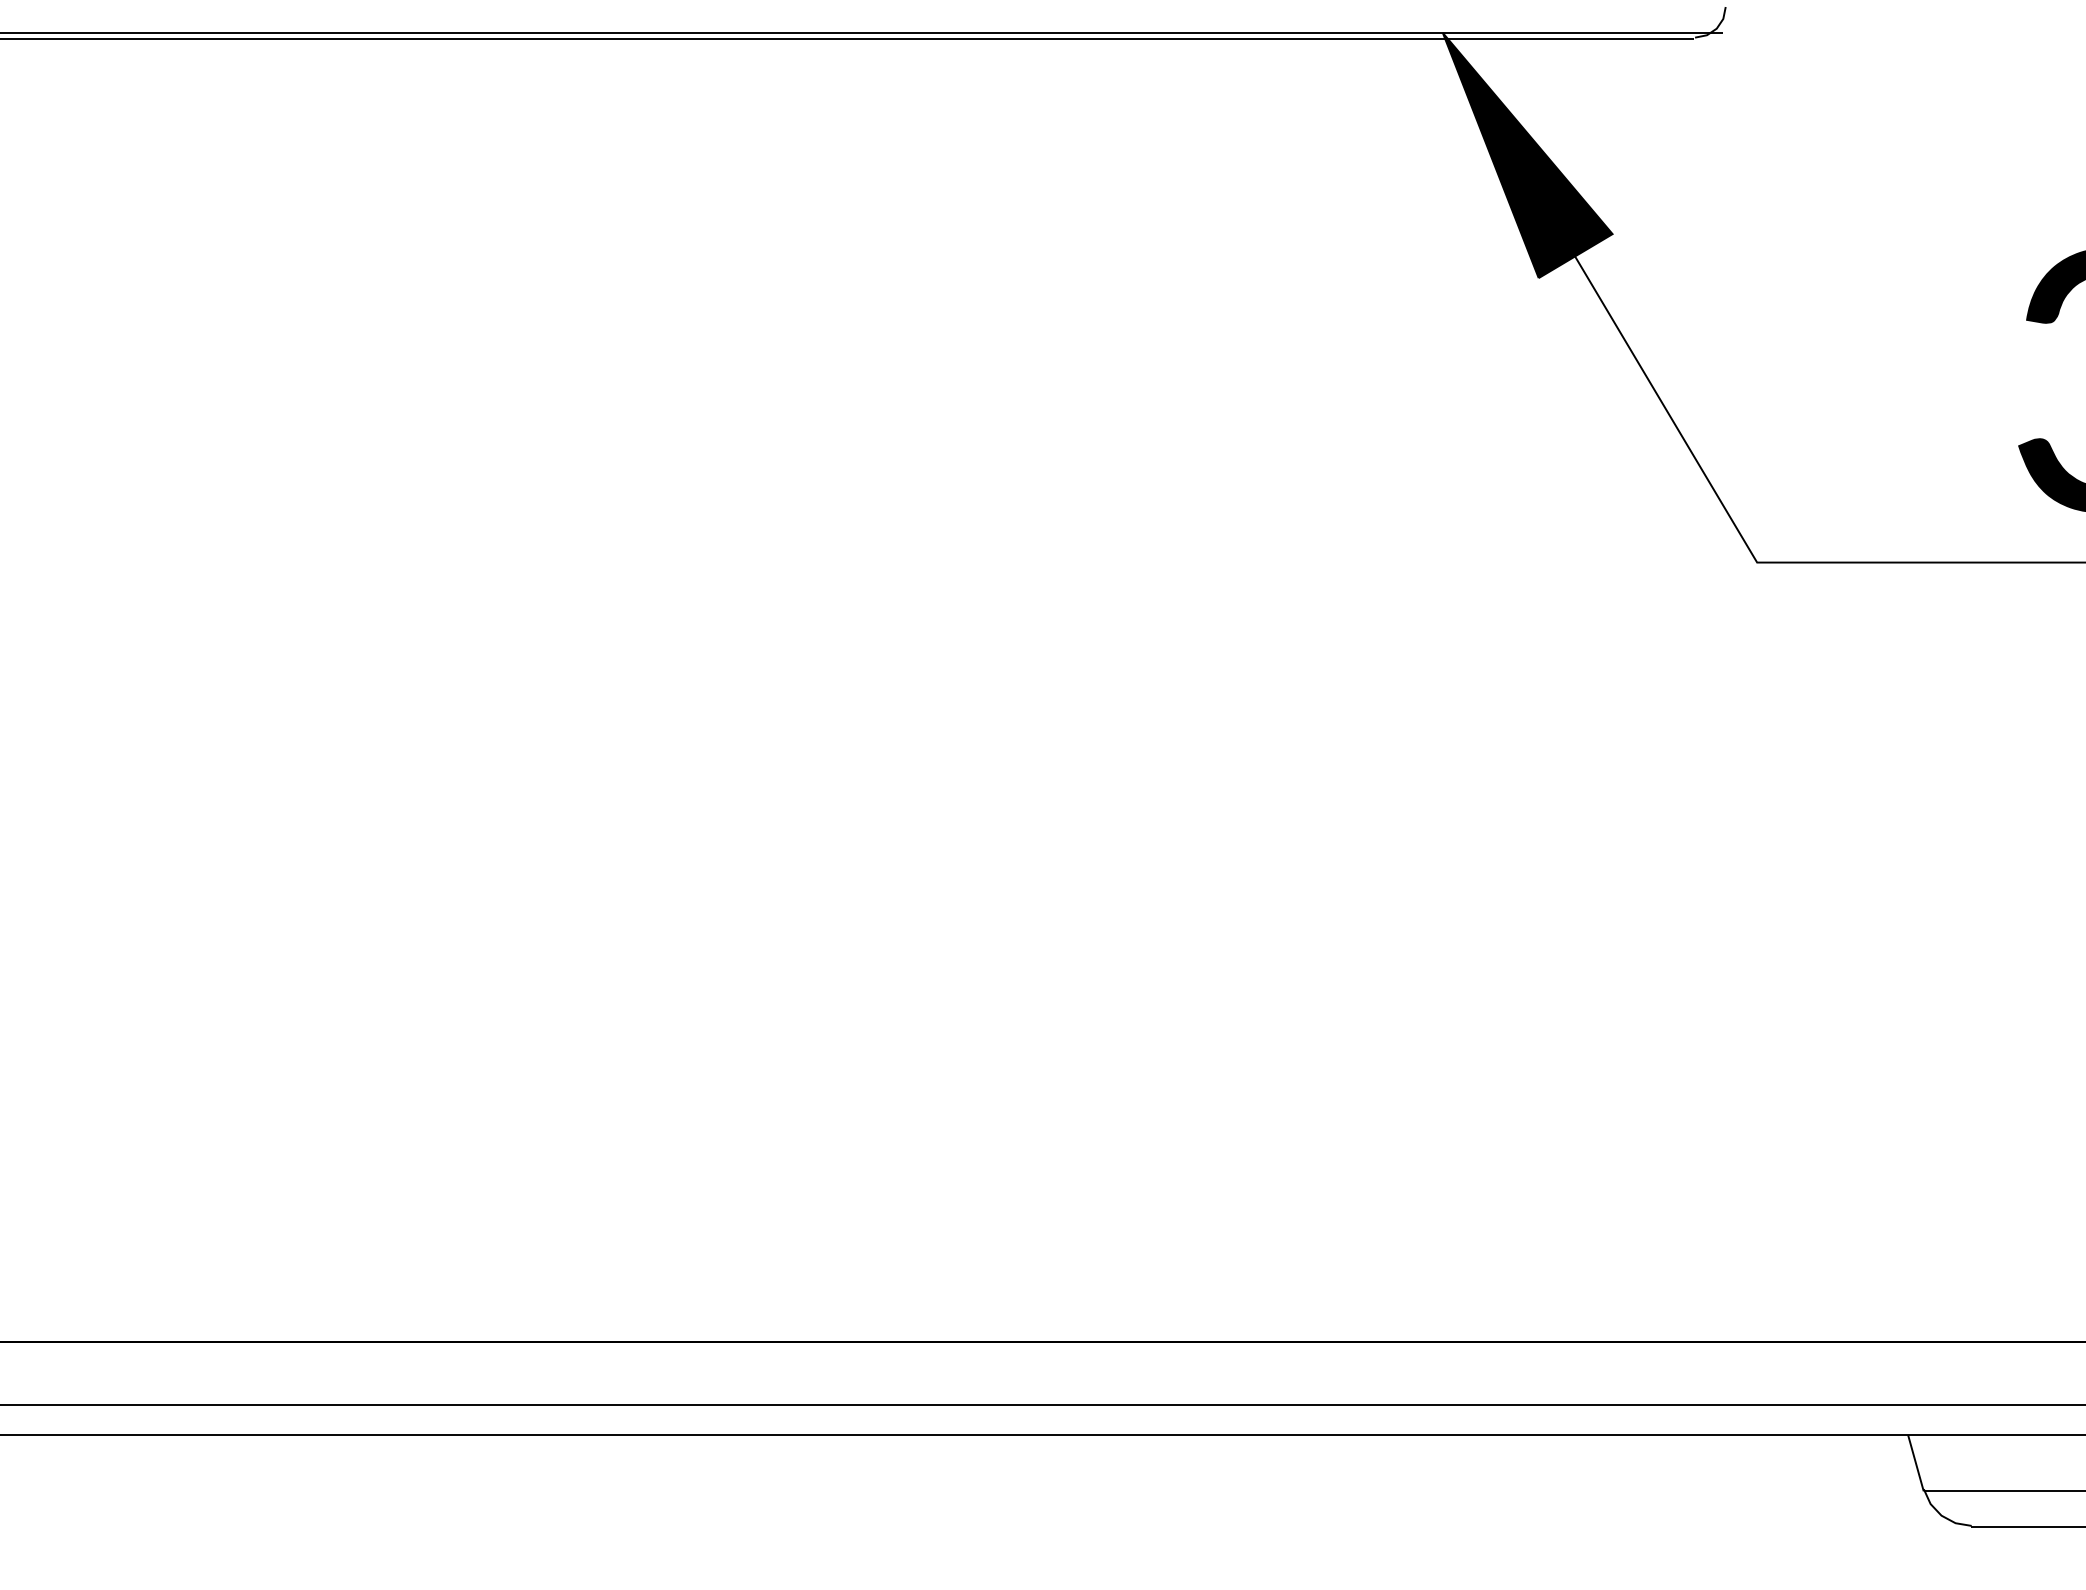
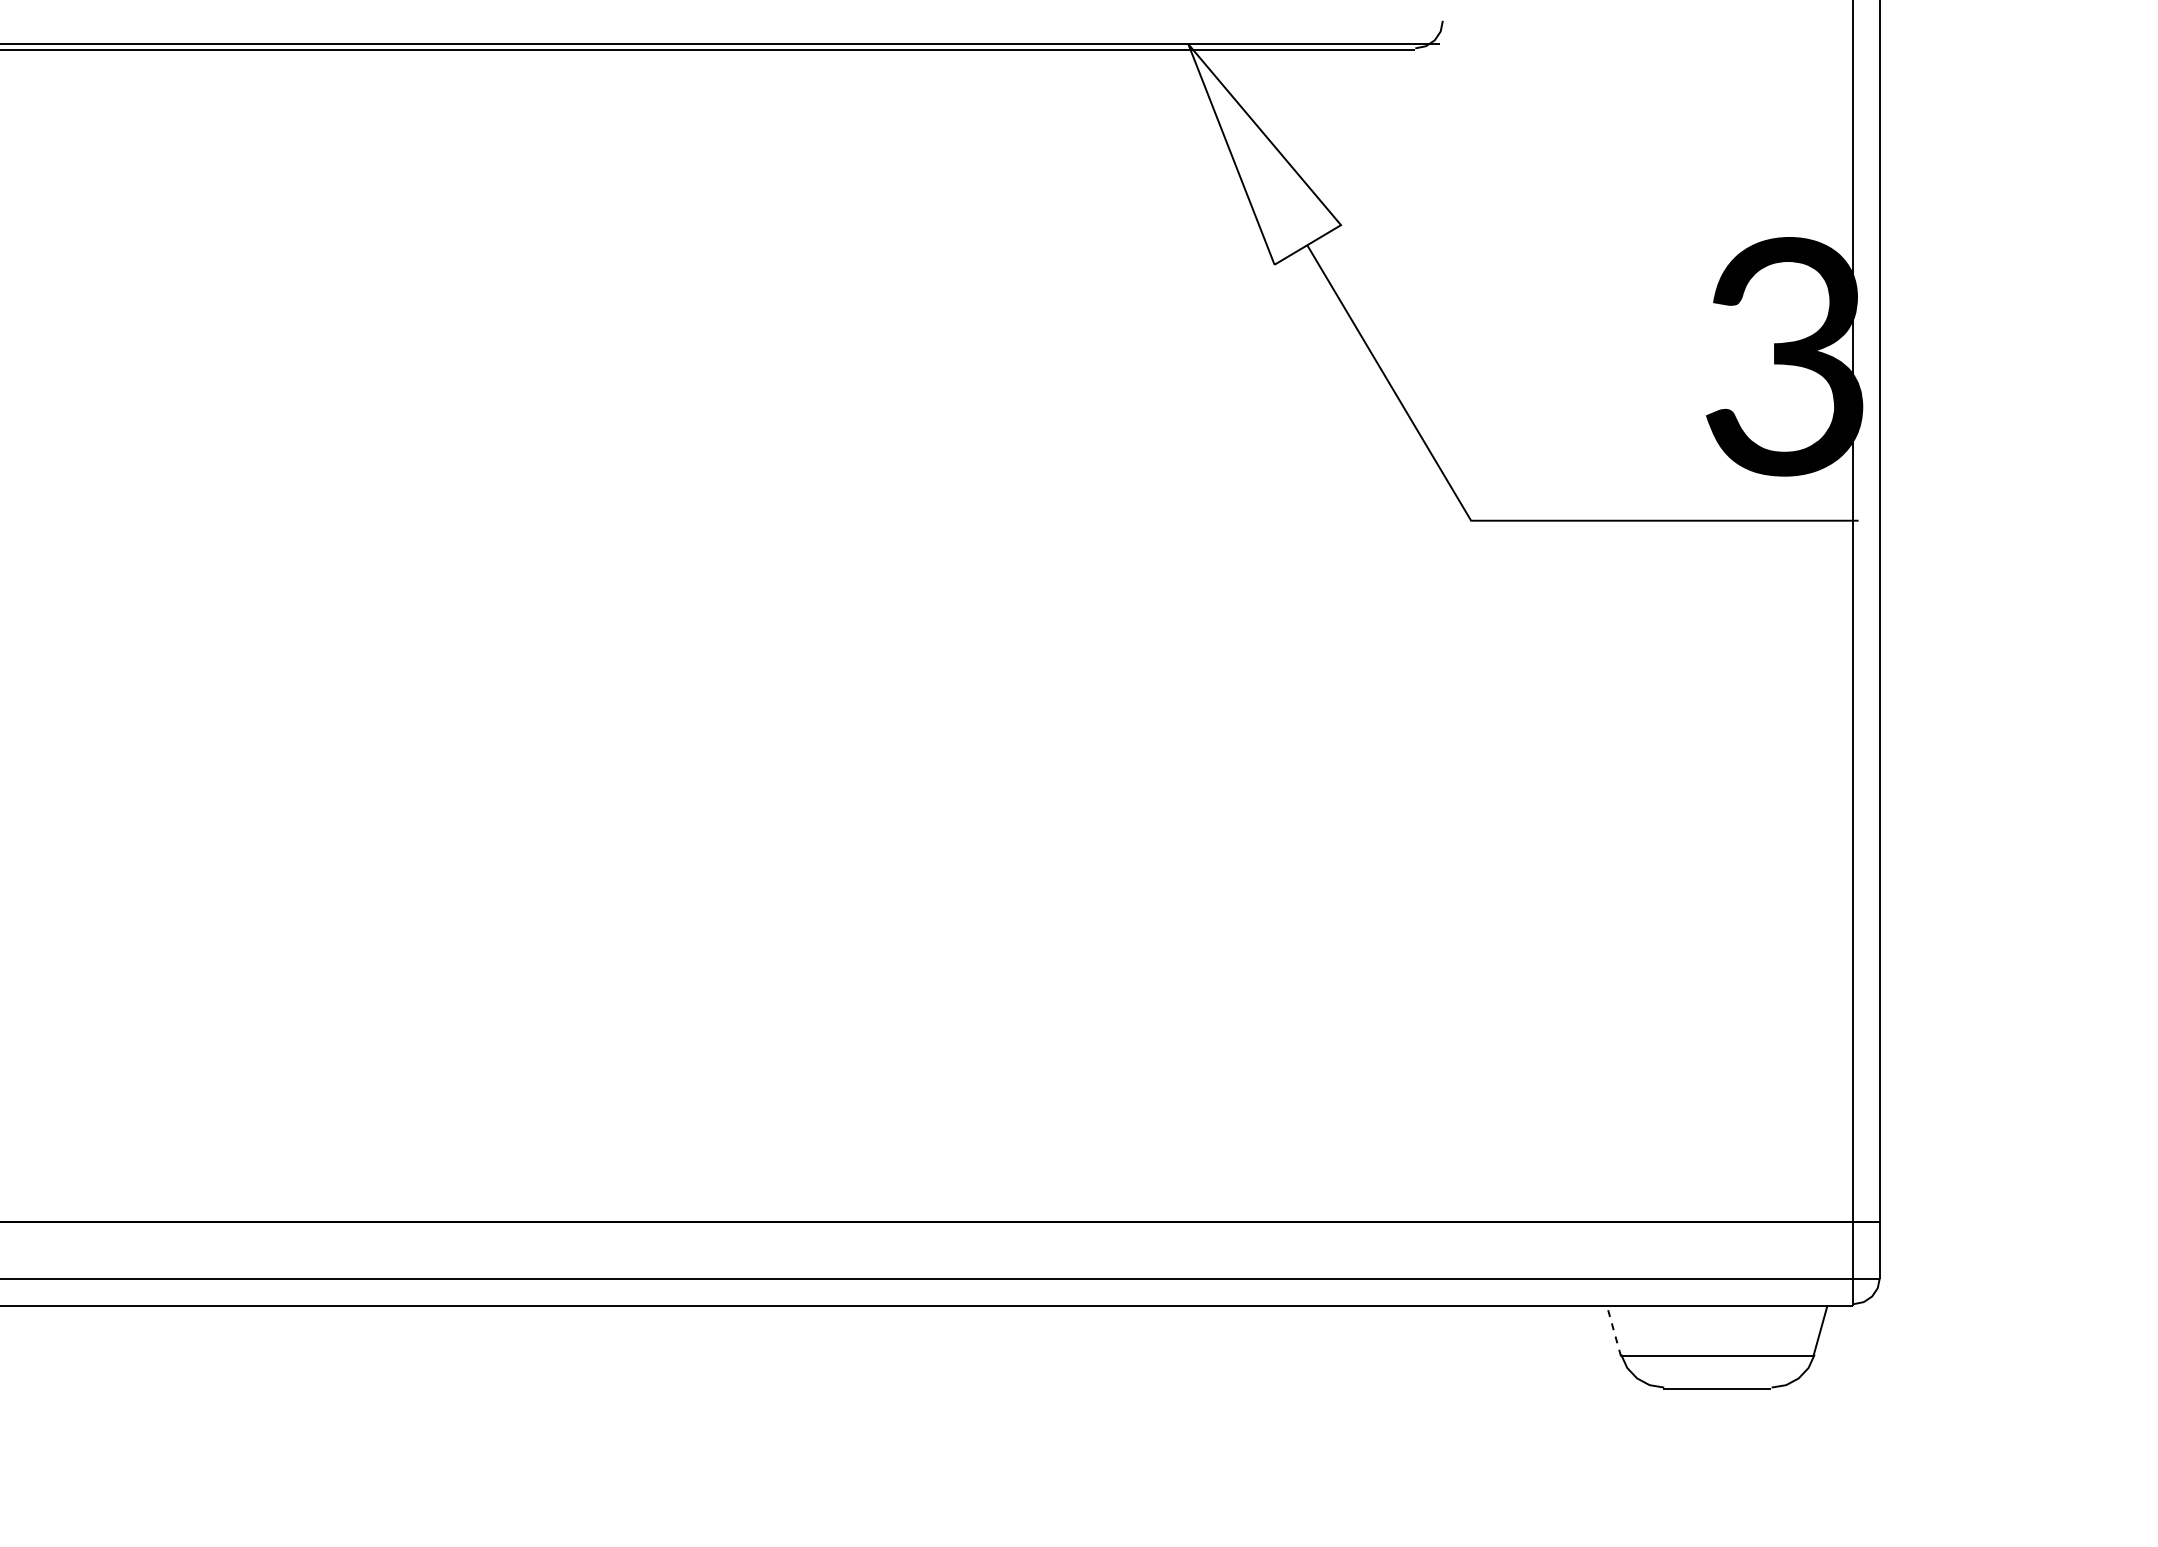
fill: (1527, 155) -> (1264, 154), removed
line: (1915, 1462) -> (1613, 1330), solid -> dashed

